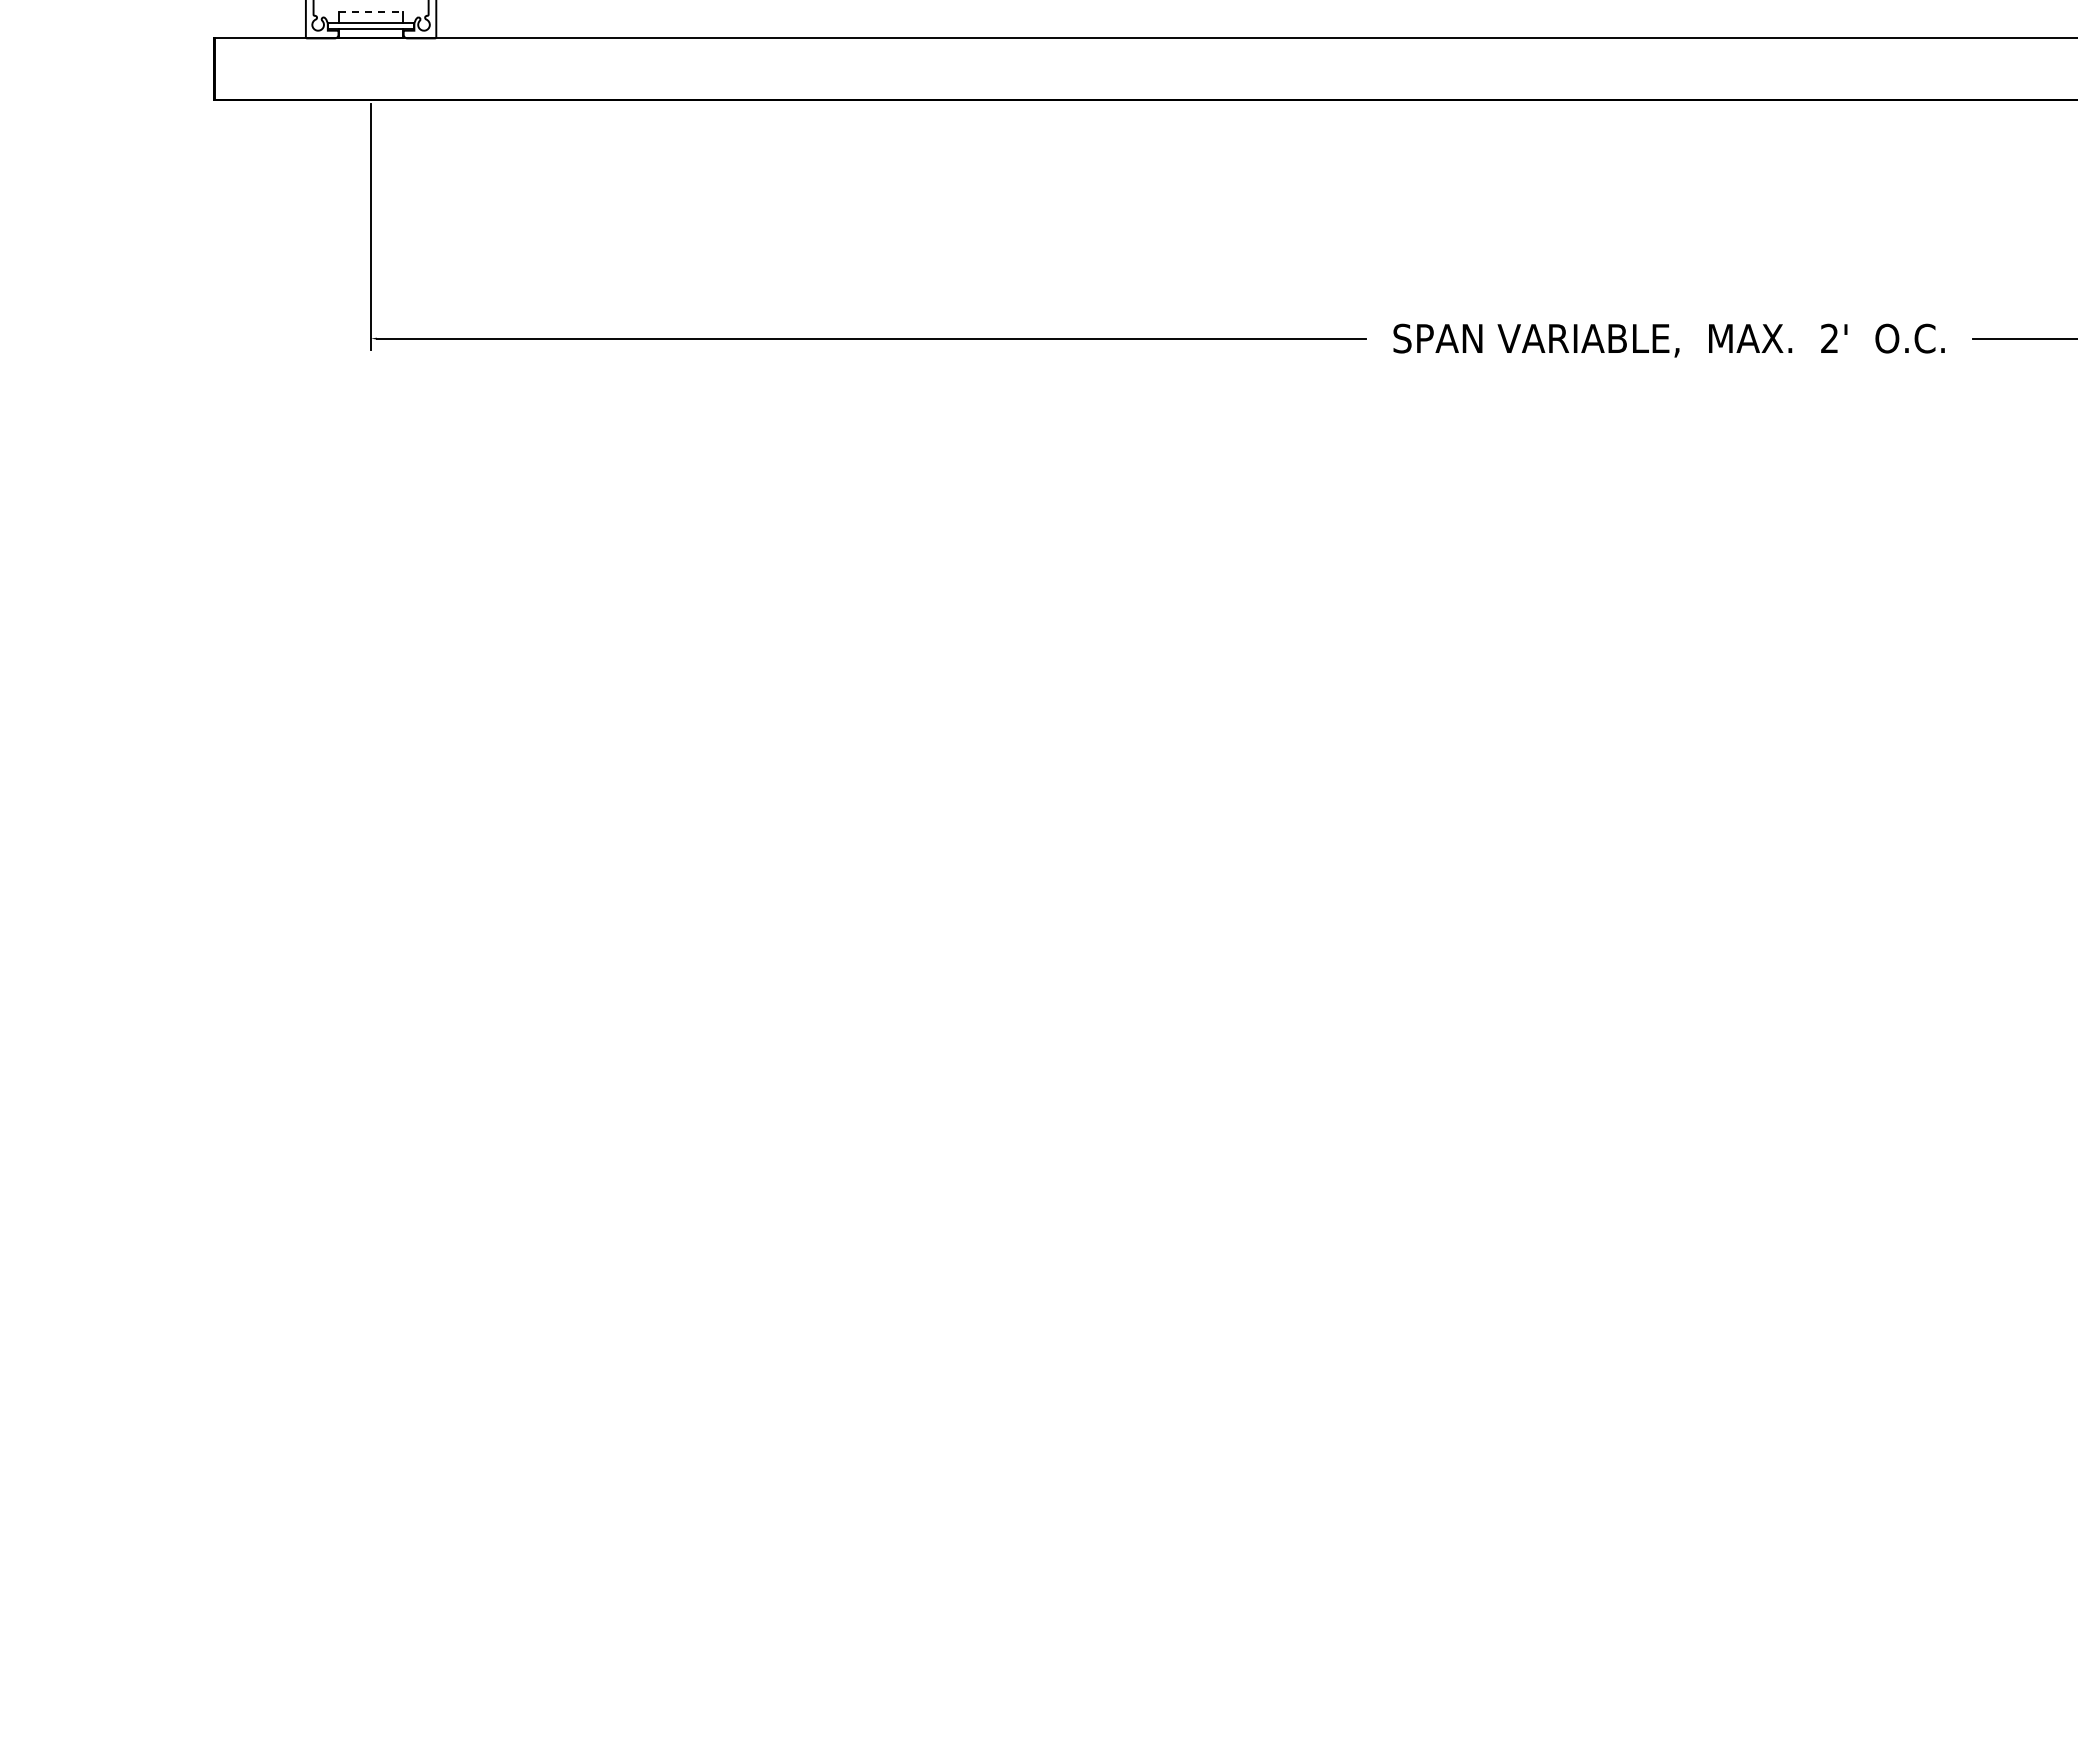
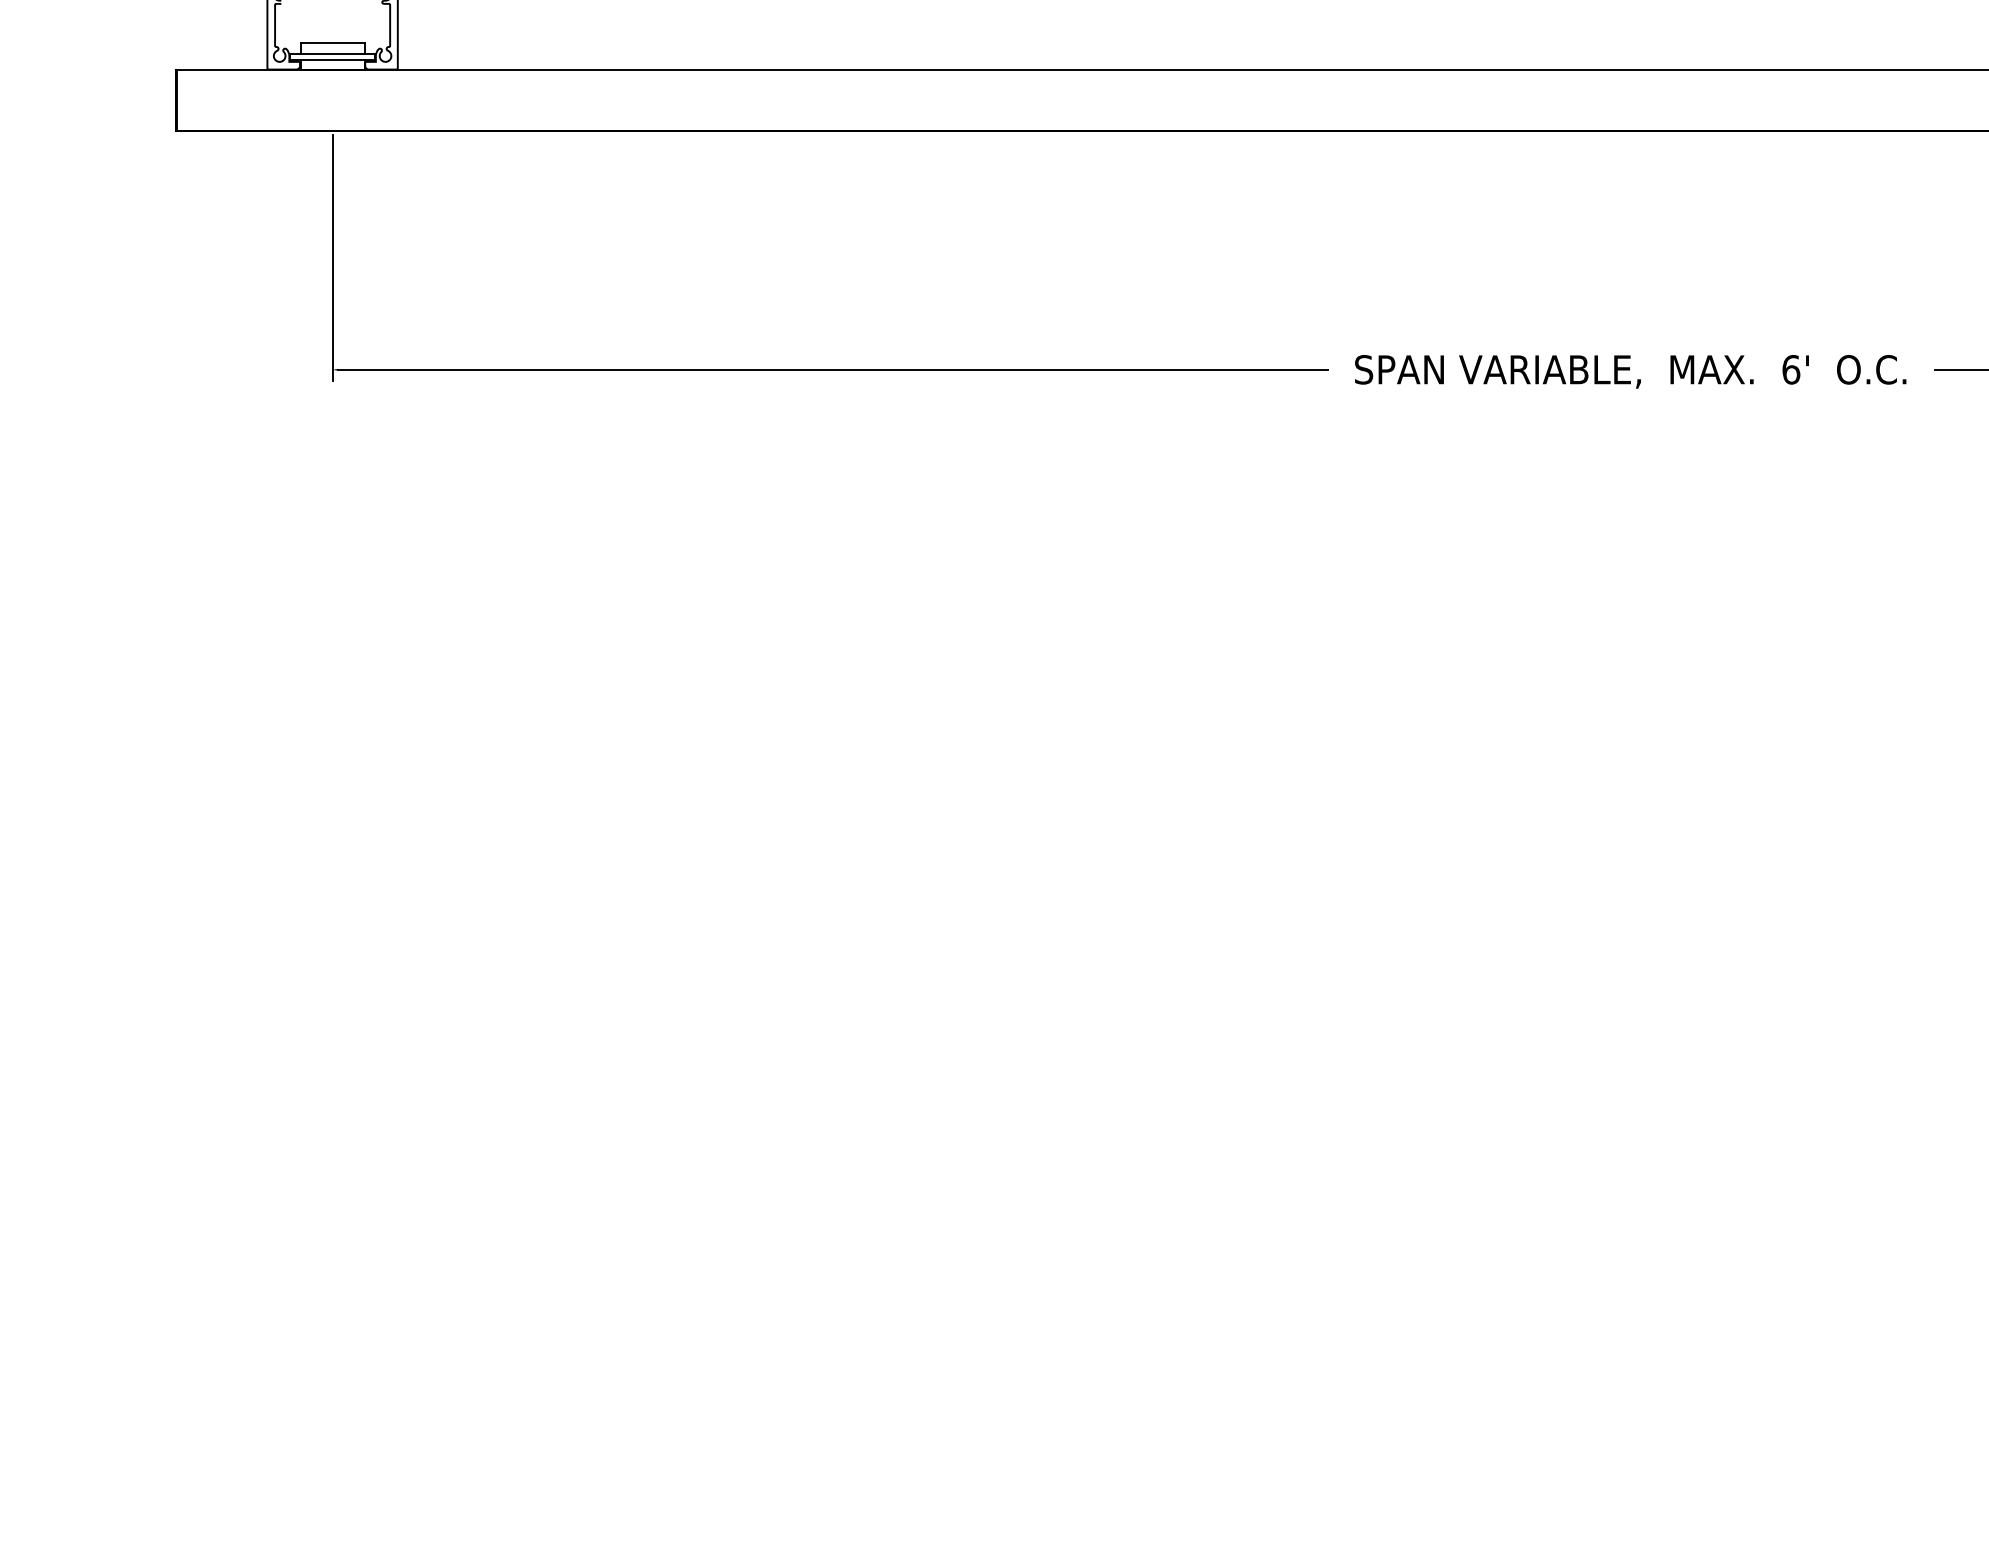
line: (371, 11) -> (333, 42), dashed -> solid
text: (1829, 338) -> (1791, 369), 2' -> 6'

